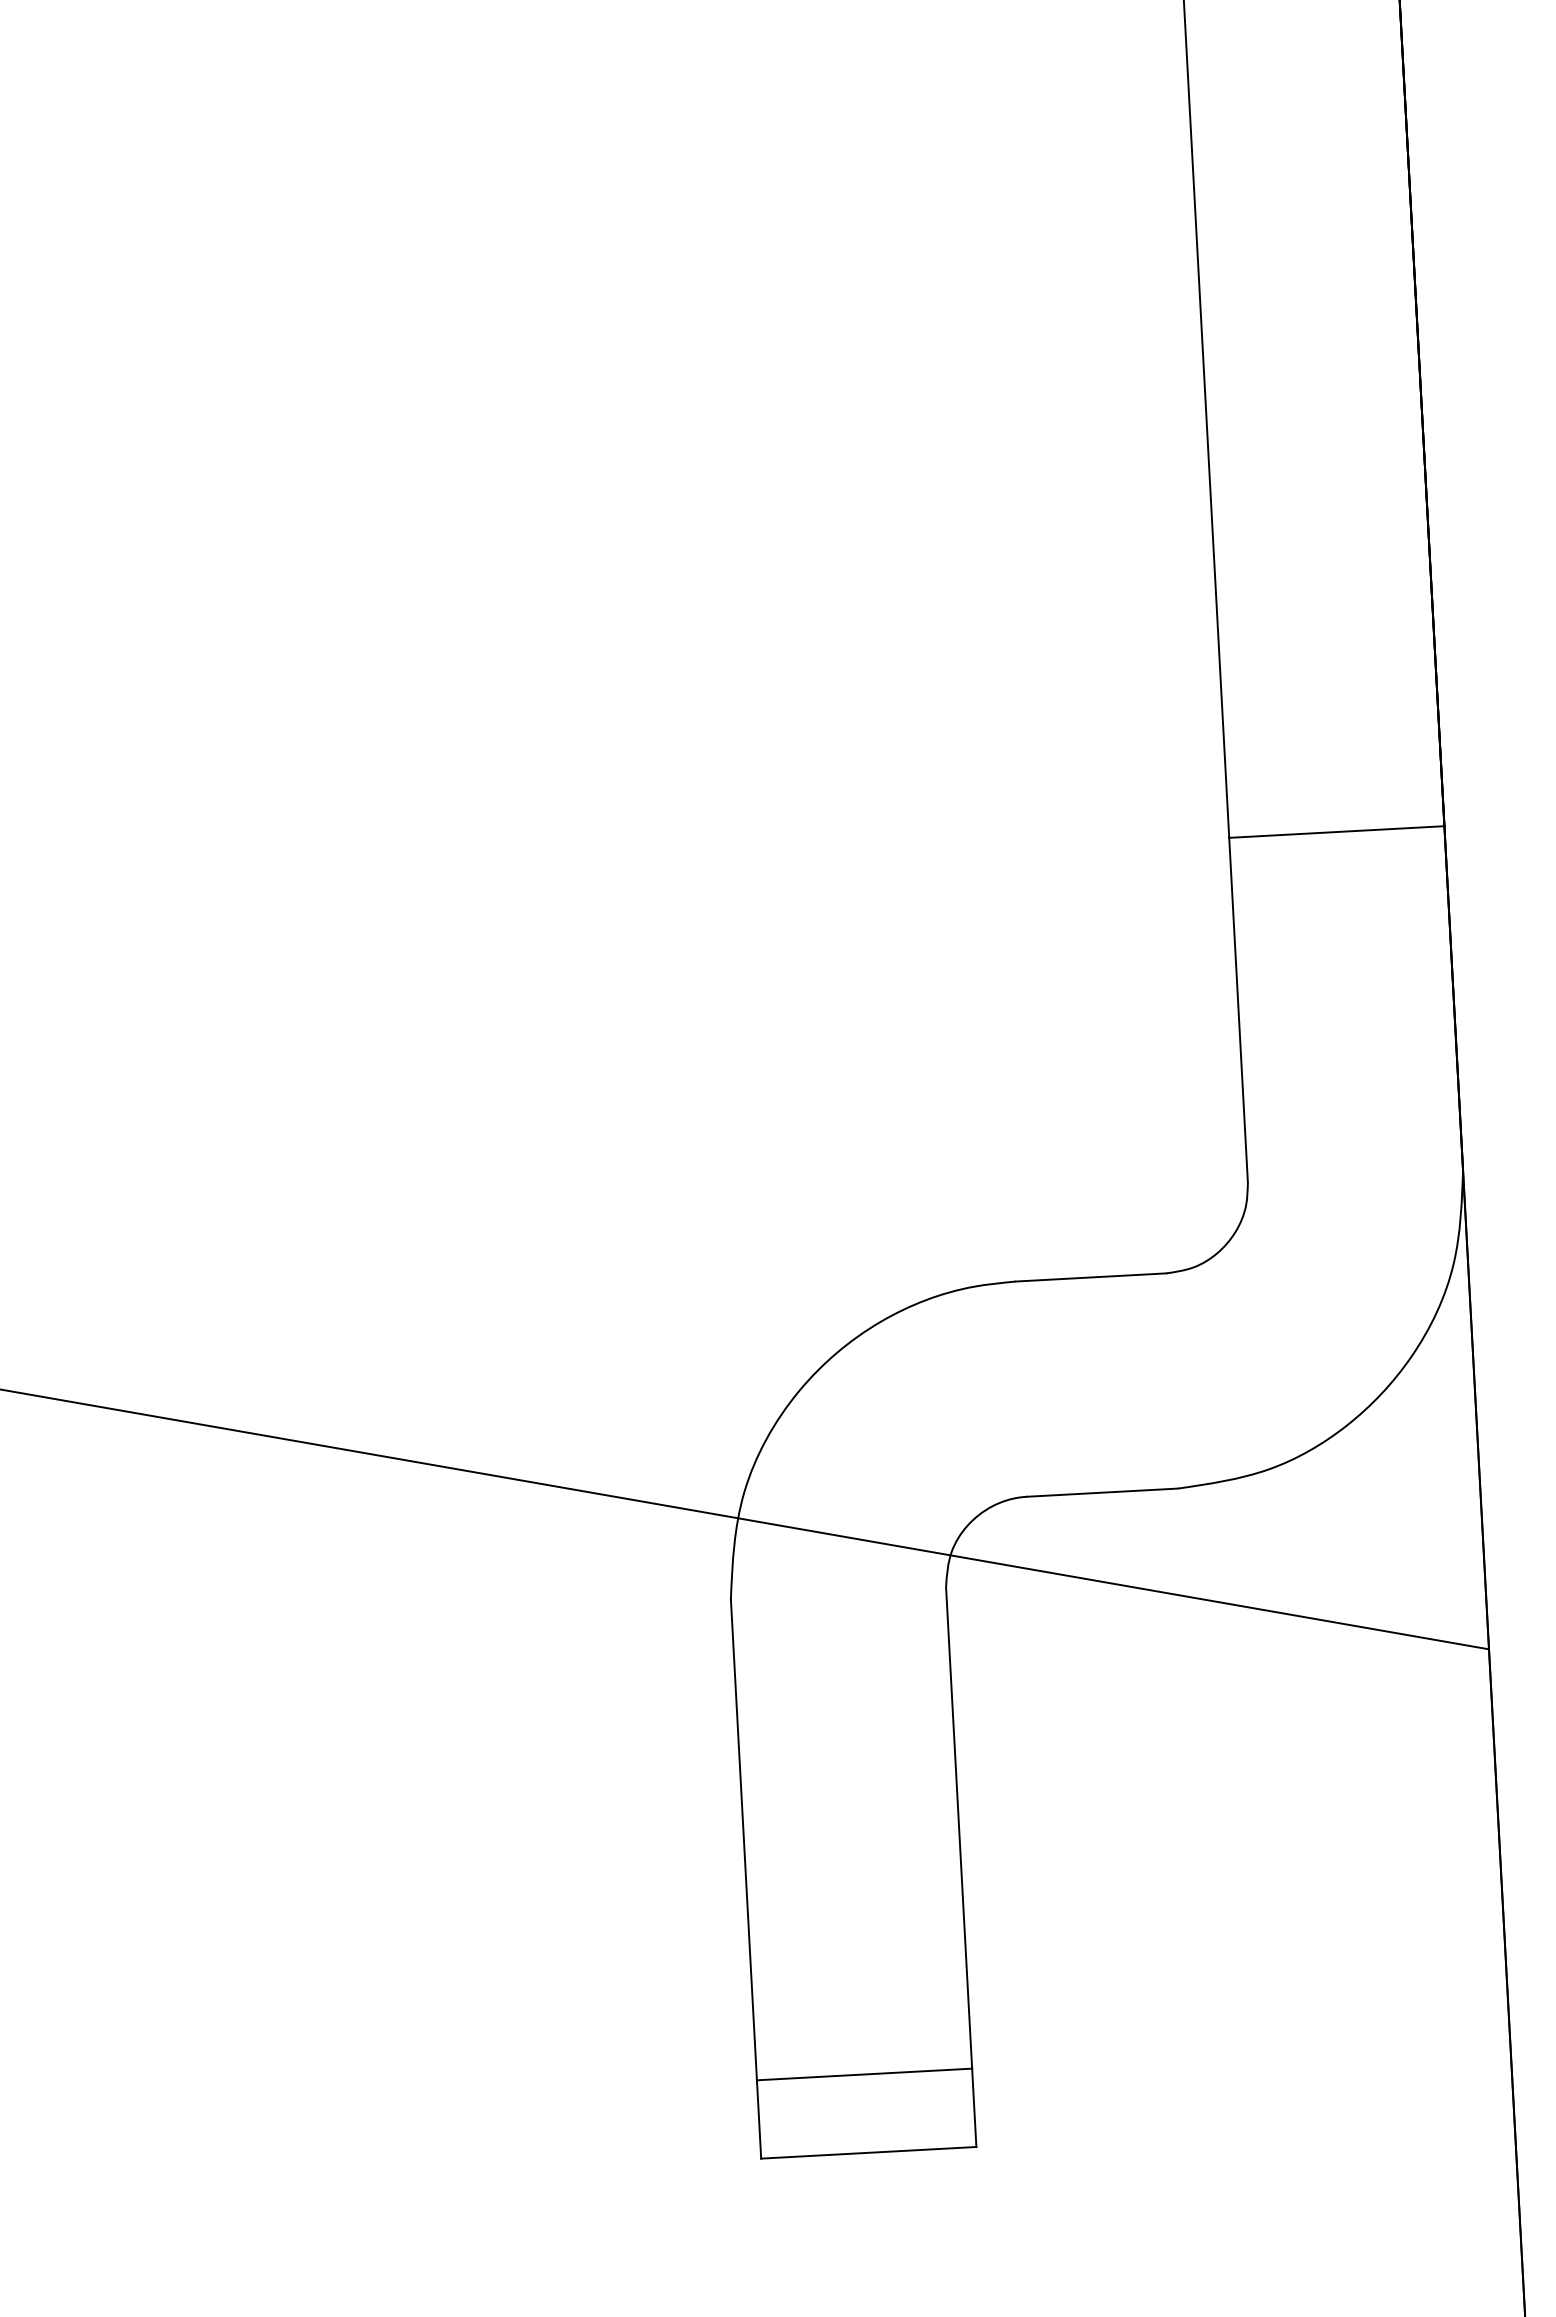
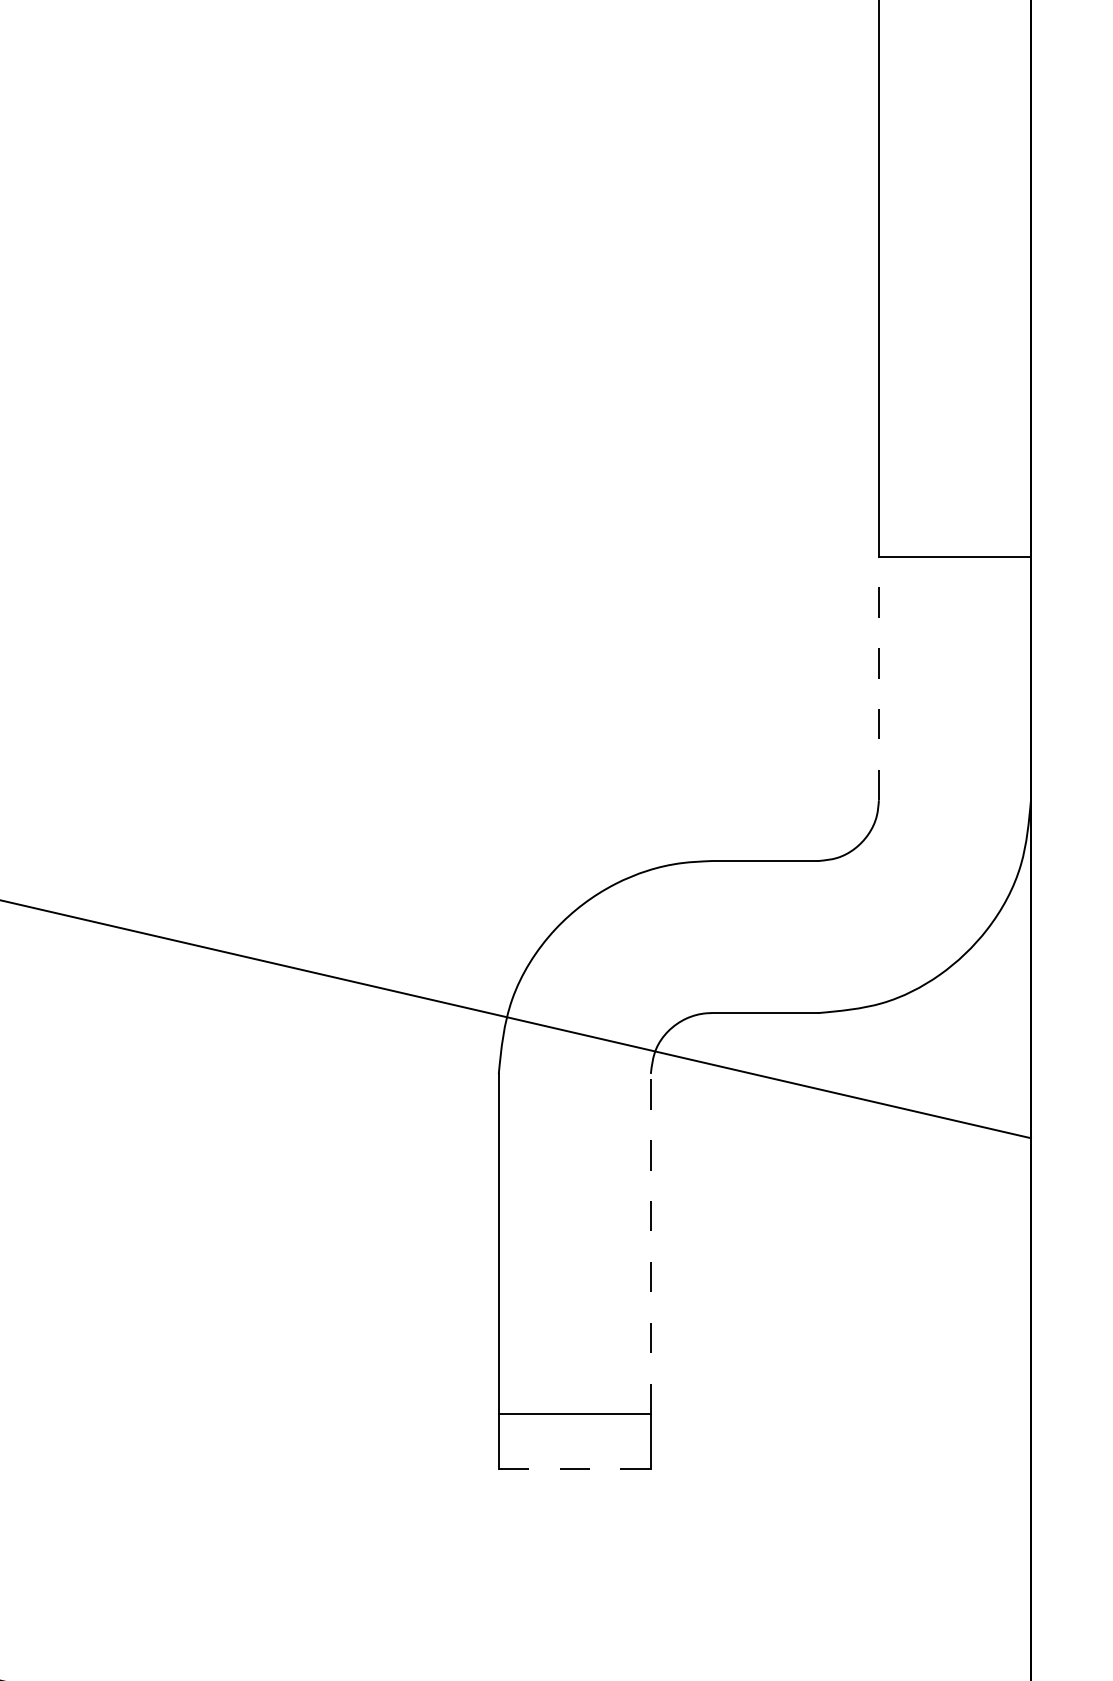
line: (1237, 1010) -> (878, 678), solid -> dashed
line: (958, 1827) -> (650, 1243), solid -> dashed
line: (868, 2153) -> (574, 1469), solid -> dashed

